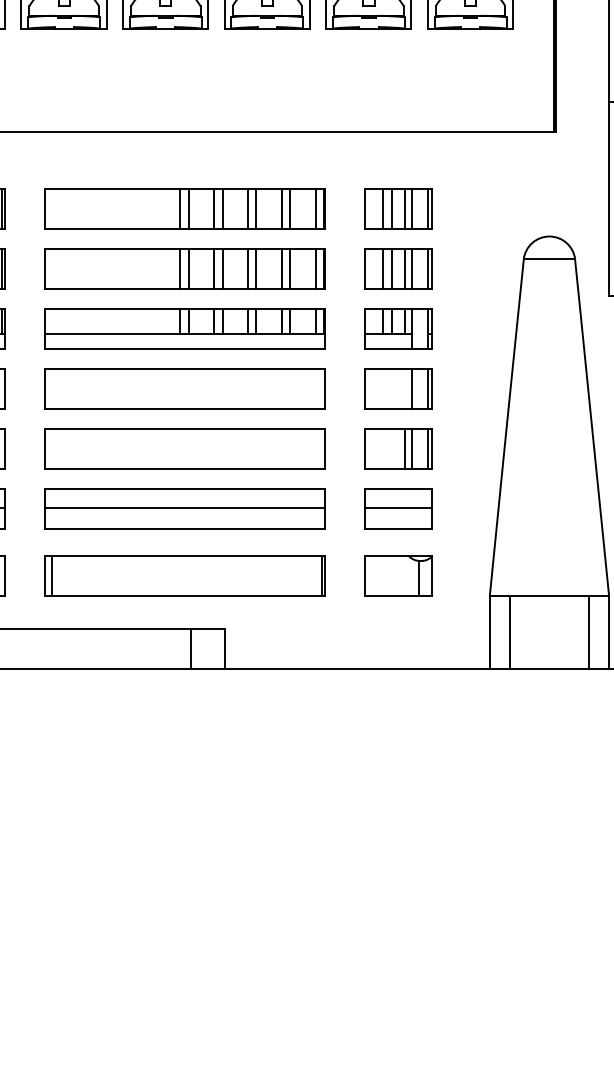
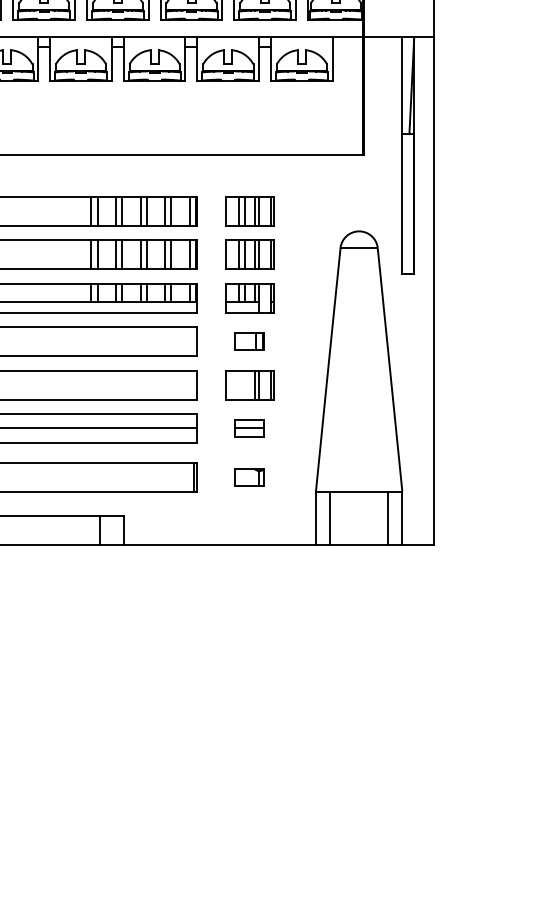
part: (398, 388) -> (249, 341), size x0.6
part: (398, 508) -> (249, 428), size x0.6
part: (398, 576) -> (249, 477), size x0.6

